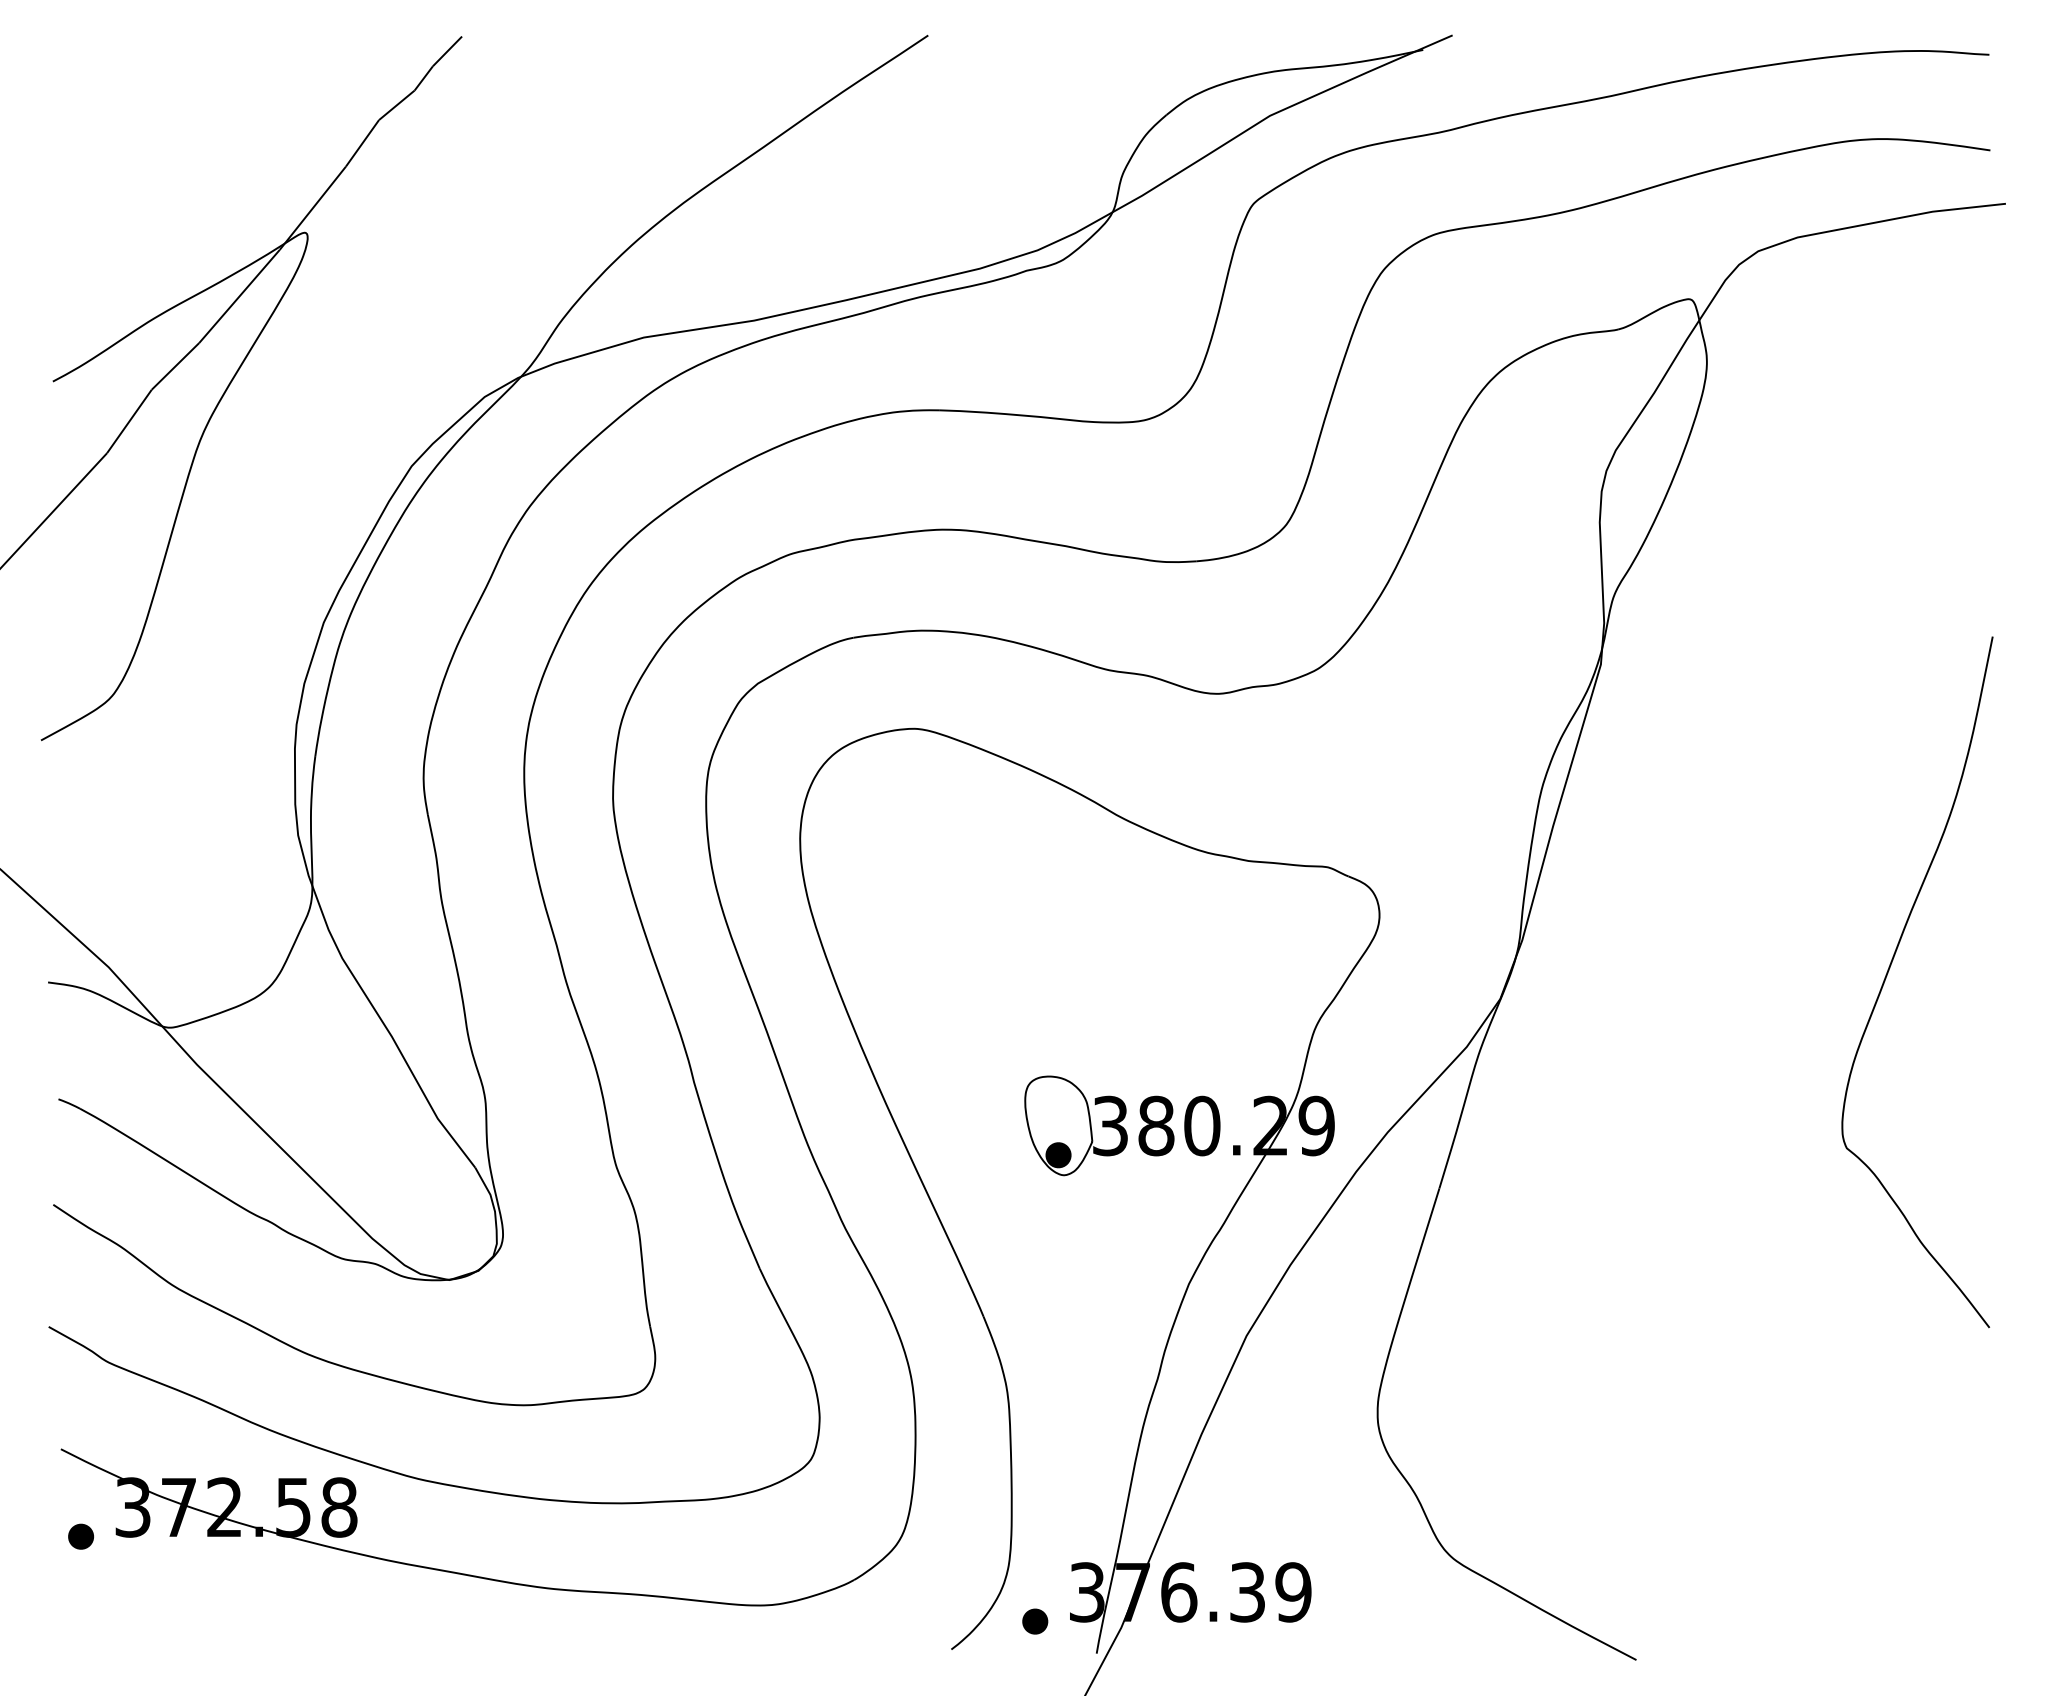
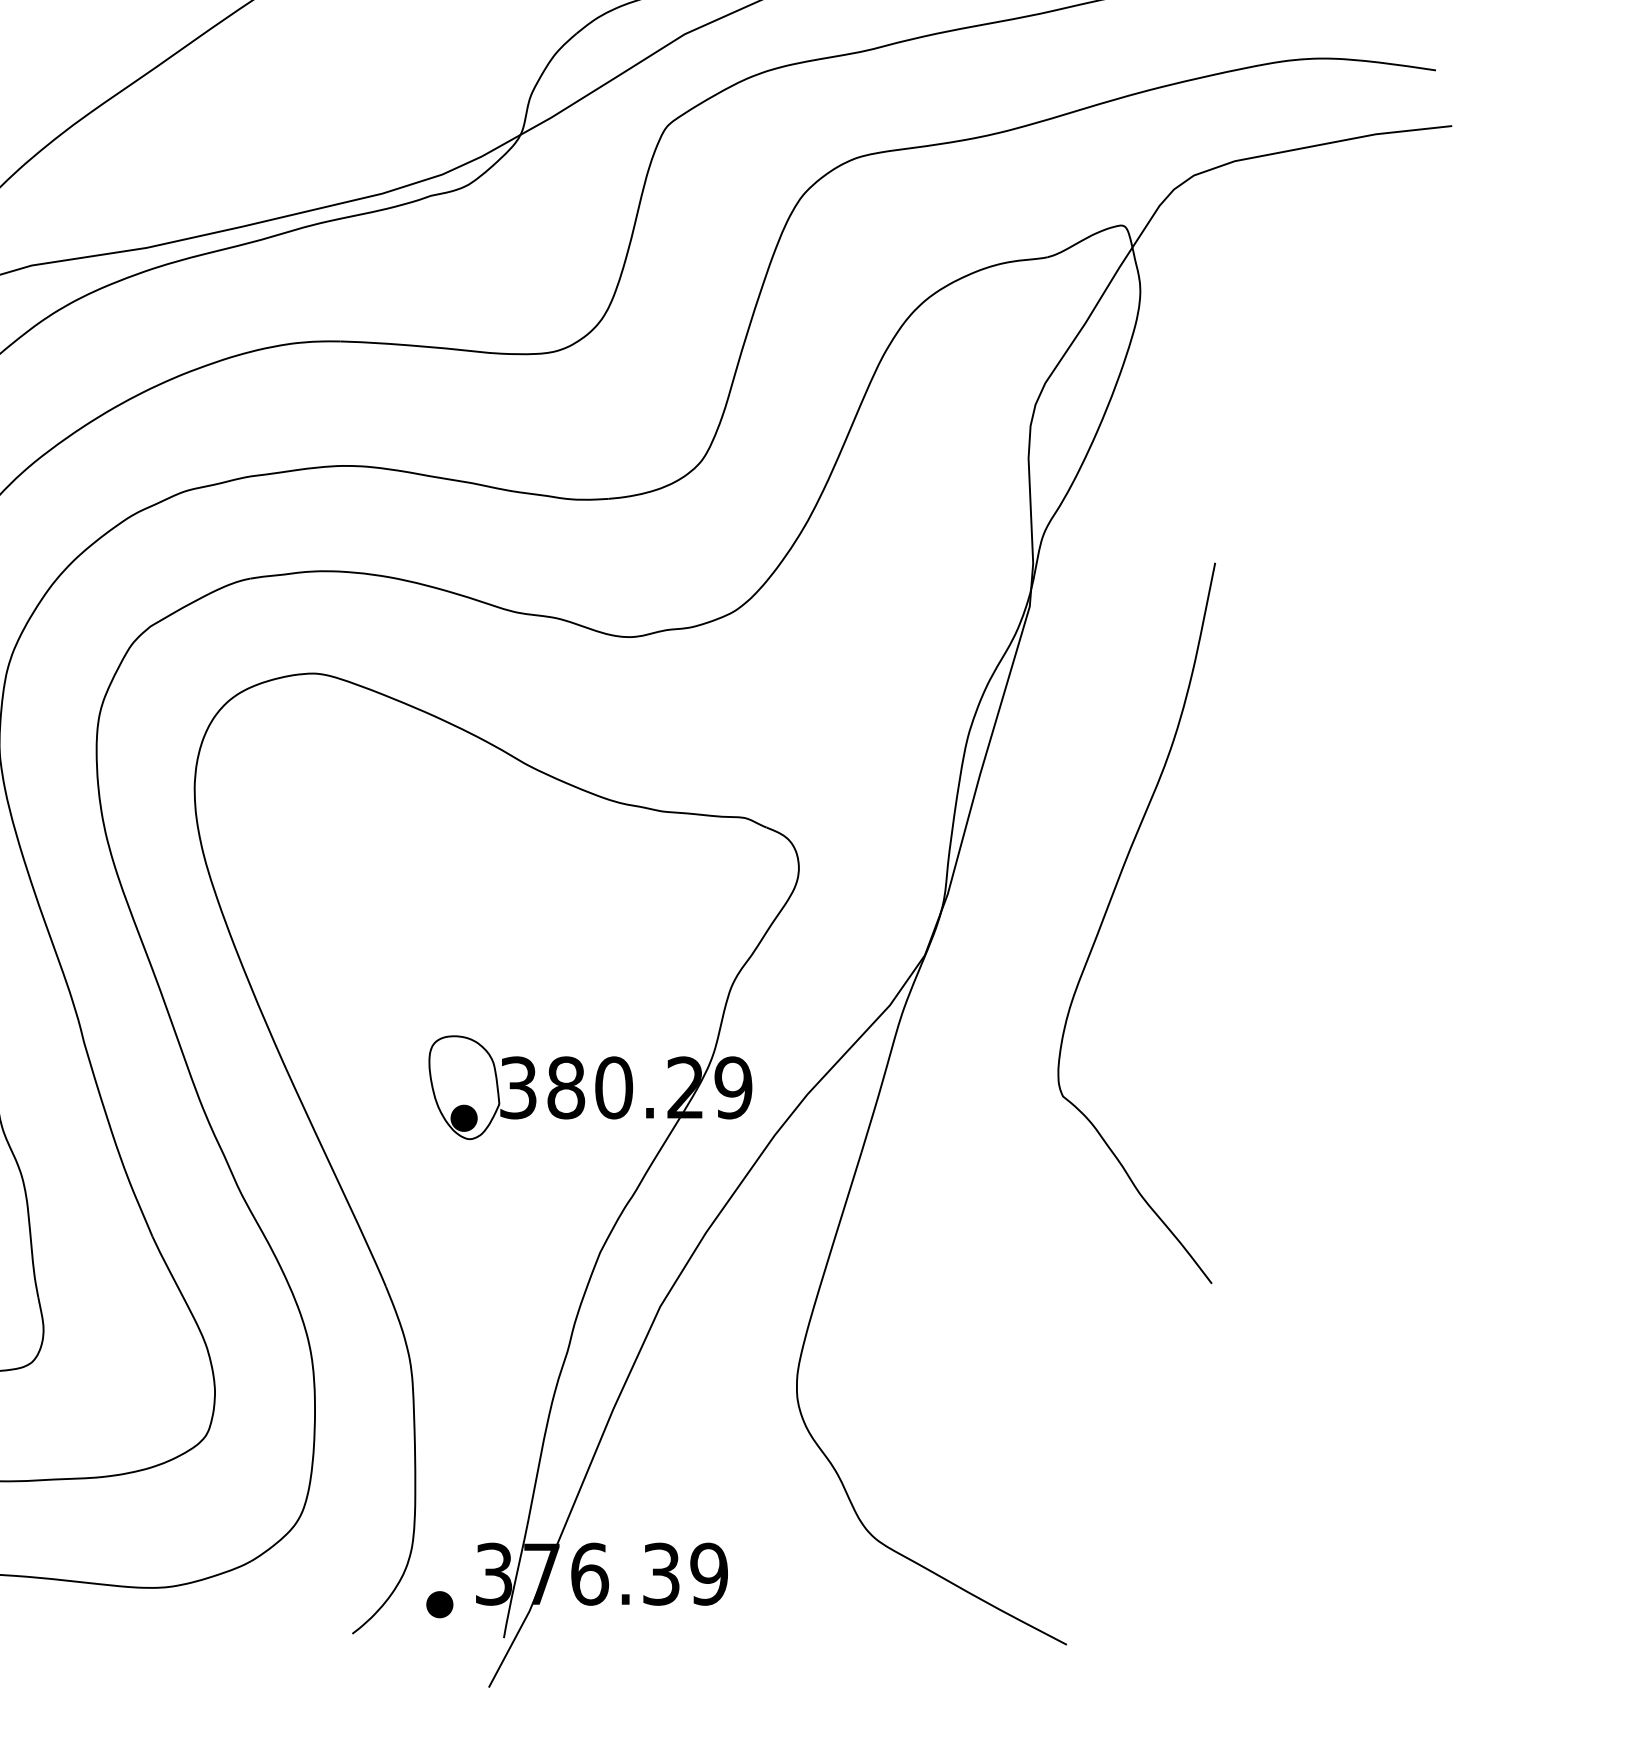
curve: (1888, 973) -> (1106, 914), moved

